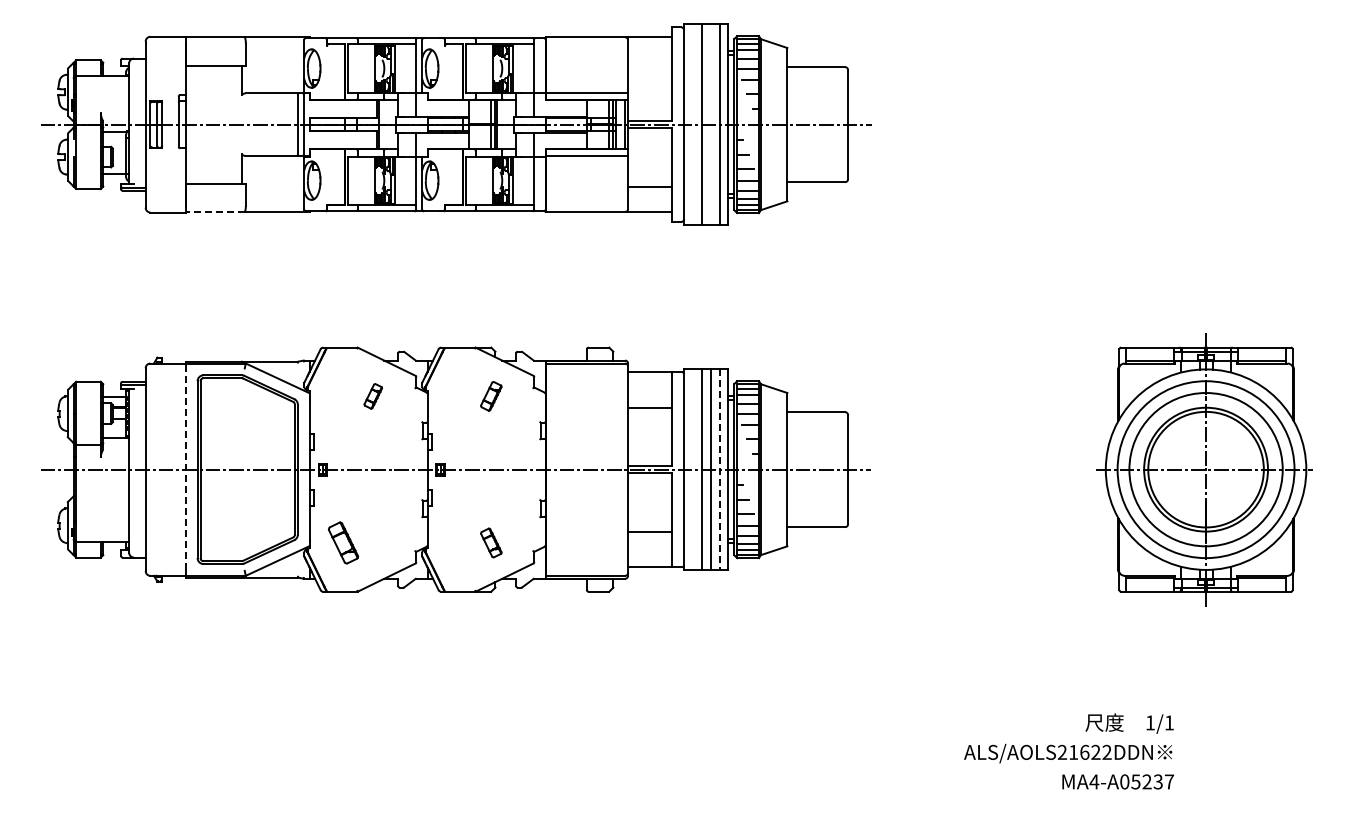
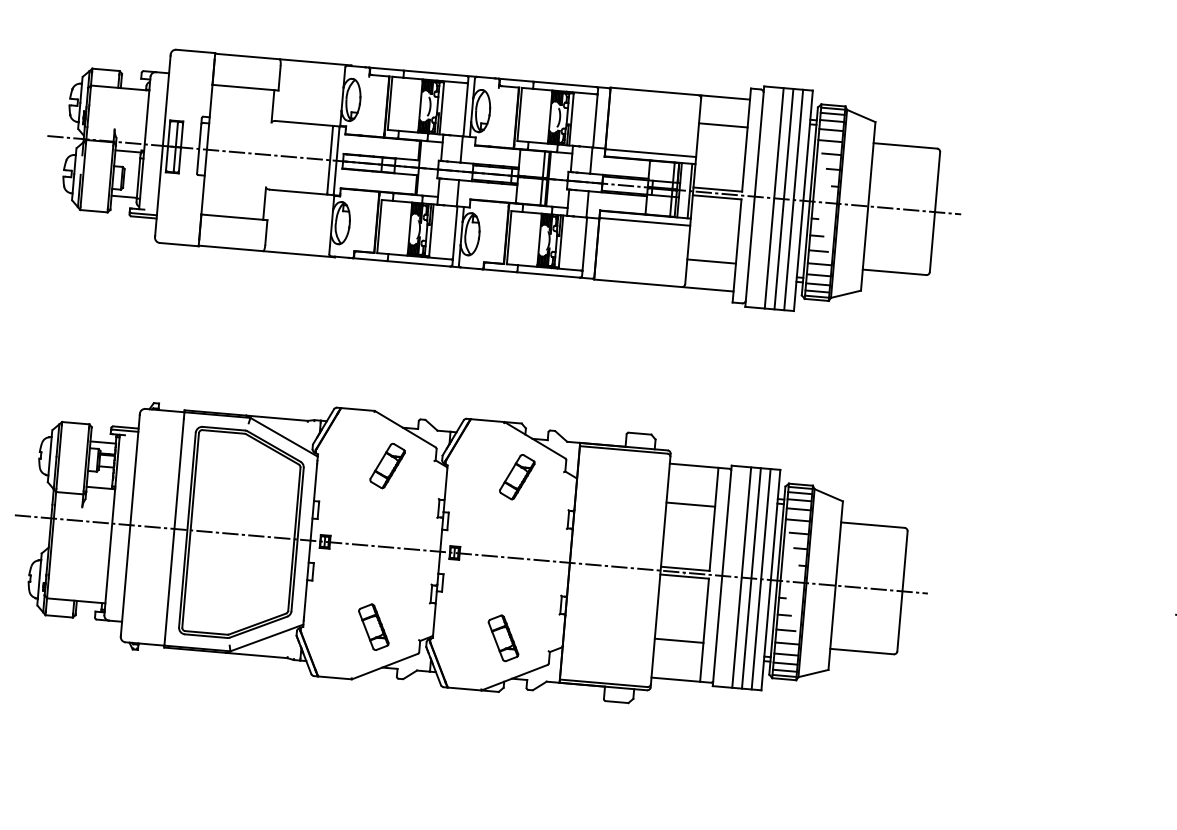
line: (650, 62) -> (723, 125), added
line: (710, 124) -> (783, 198), added
line: (214, 211) -> (230, 247), dashed -> solid
part: (372, 396) -> (386, 466), size x1.67
part: (490, 396) -> (516, 477), size x1.43
line: (185, 469) -> (174, 528), dashed -> solid
line: (719, 470) -> (761, 580), dashed -> solid
part: (342, 542) -> (372, 626), moved
part: (490, 542) -> (502, 637), size x1.43

